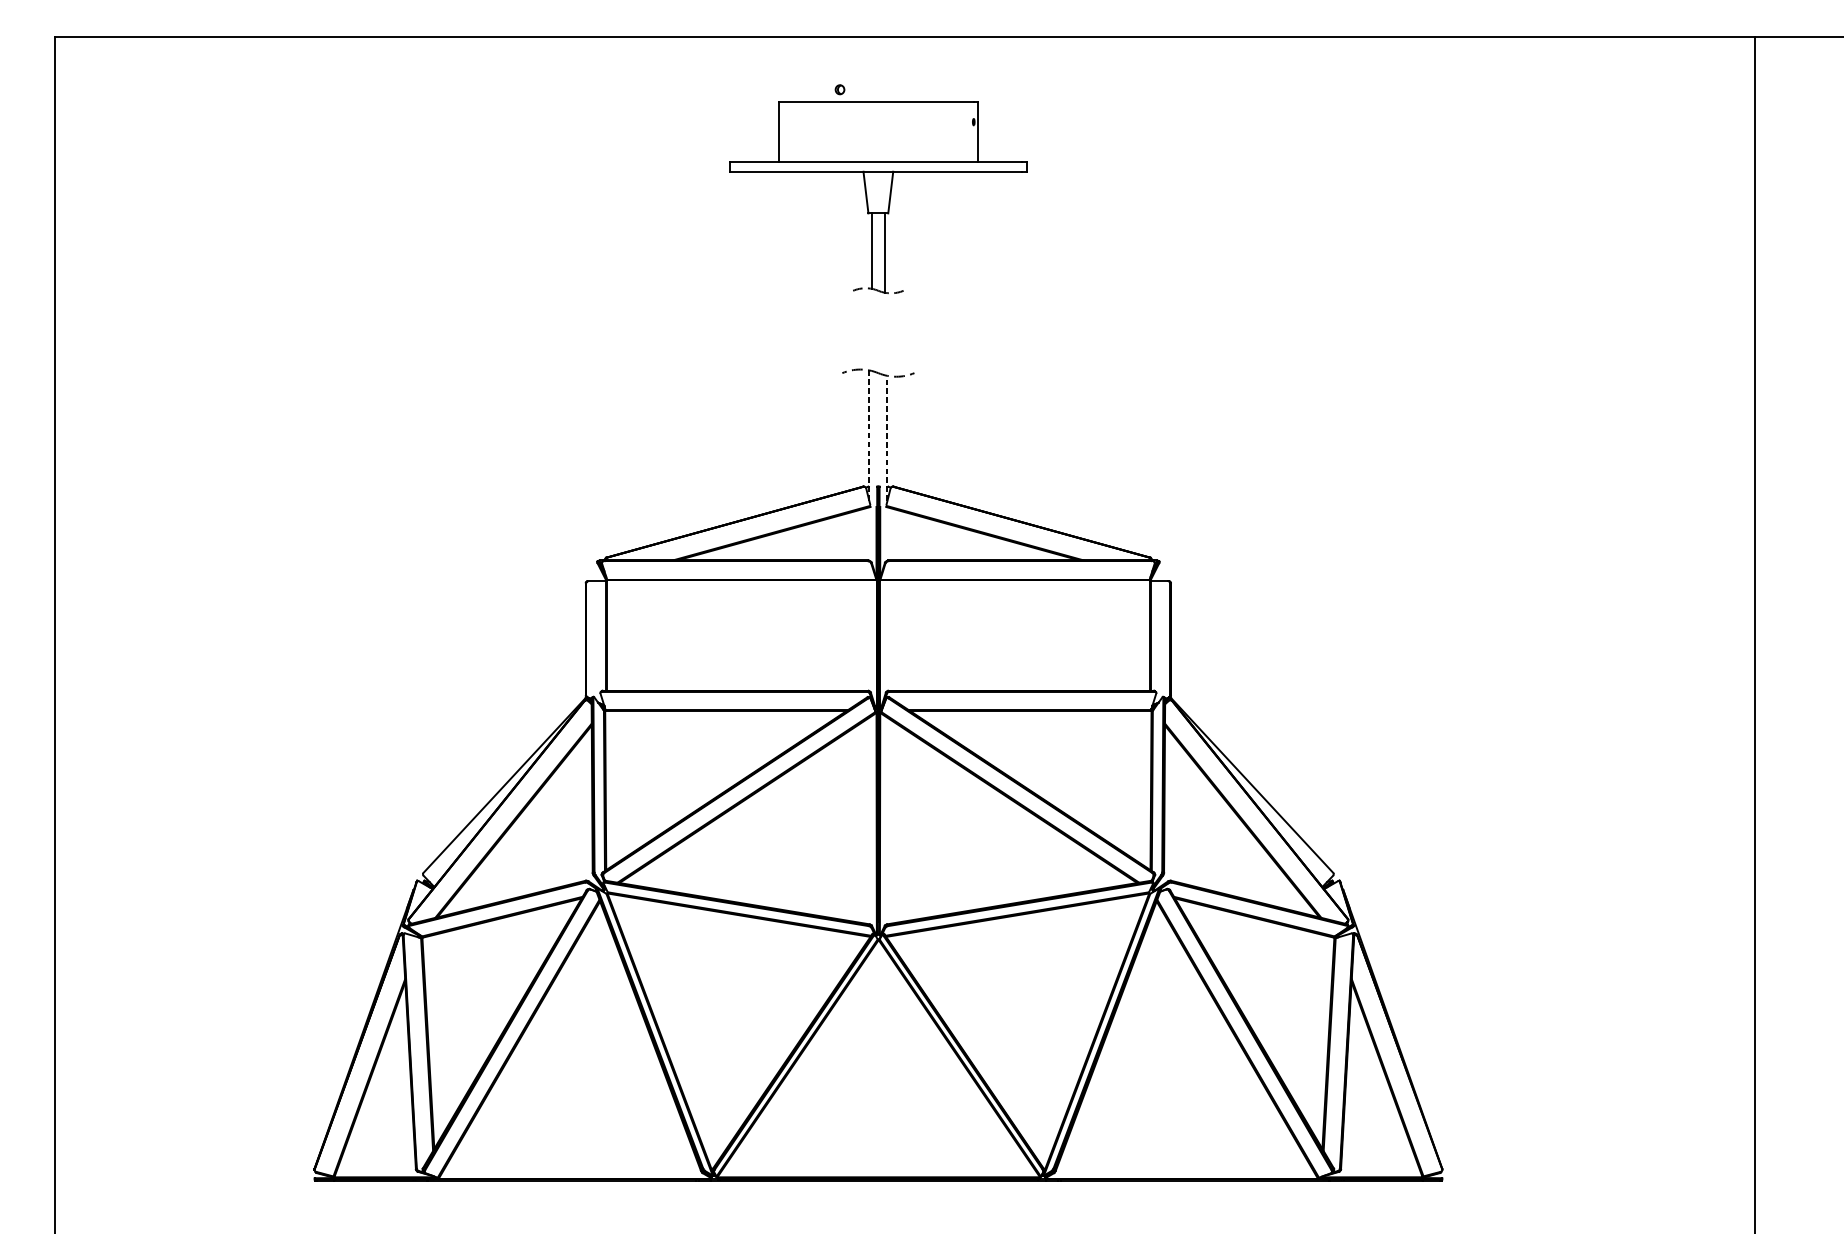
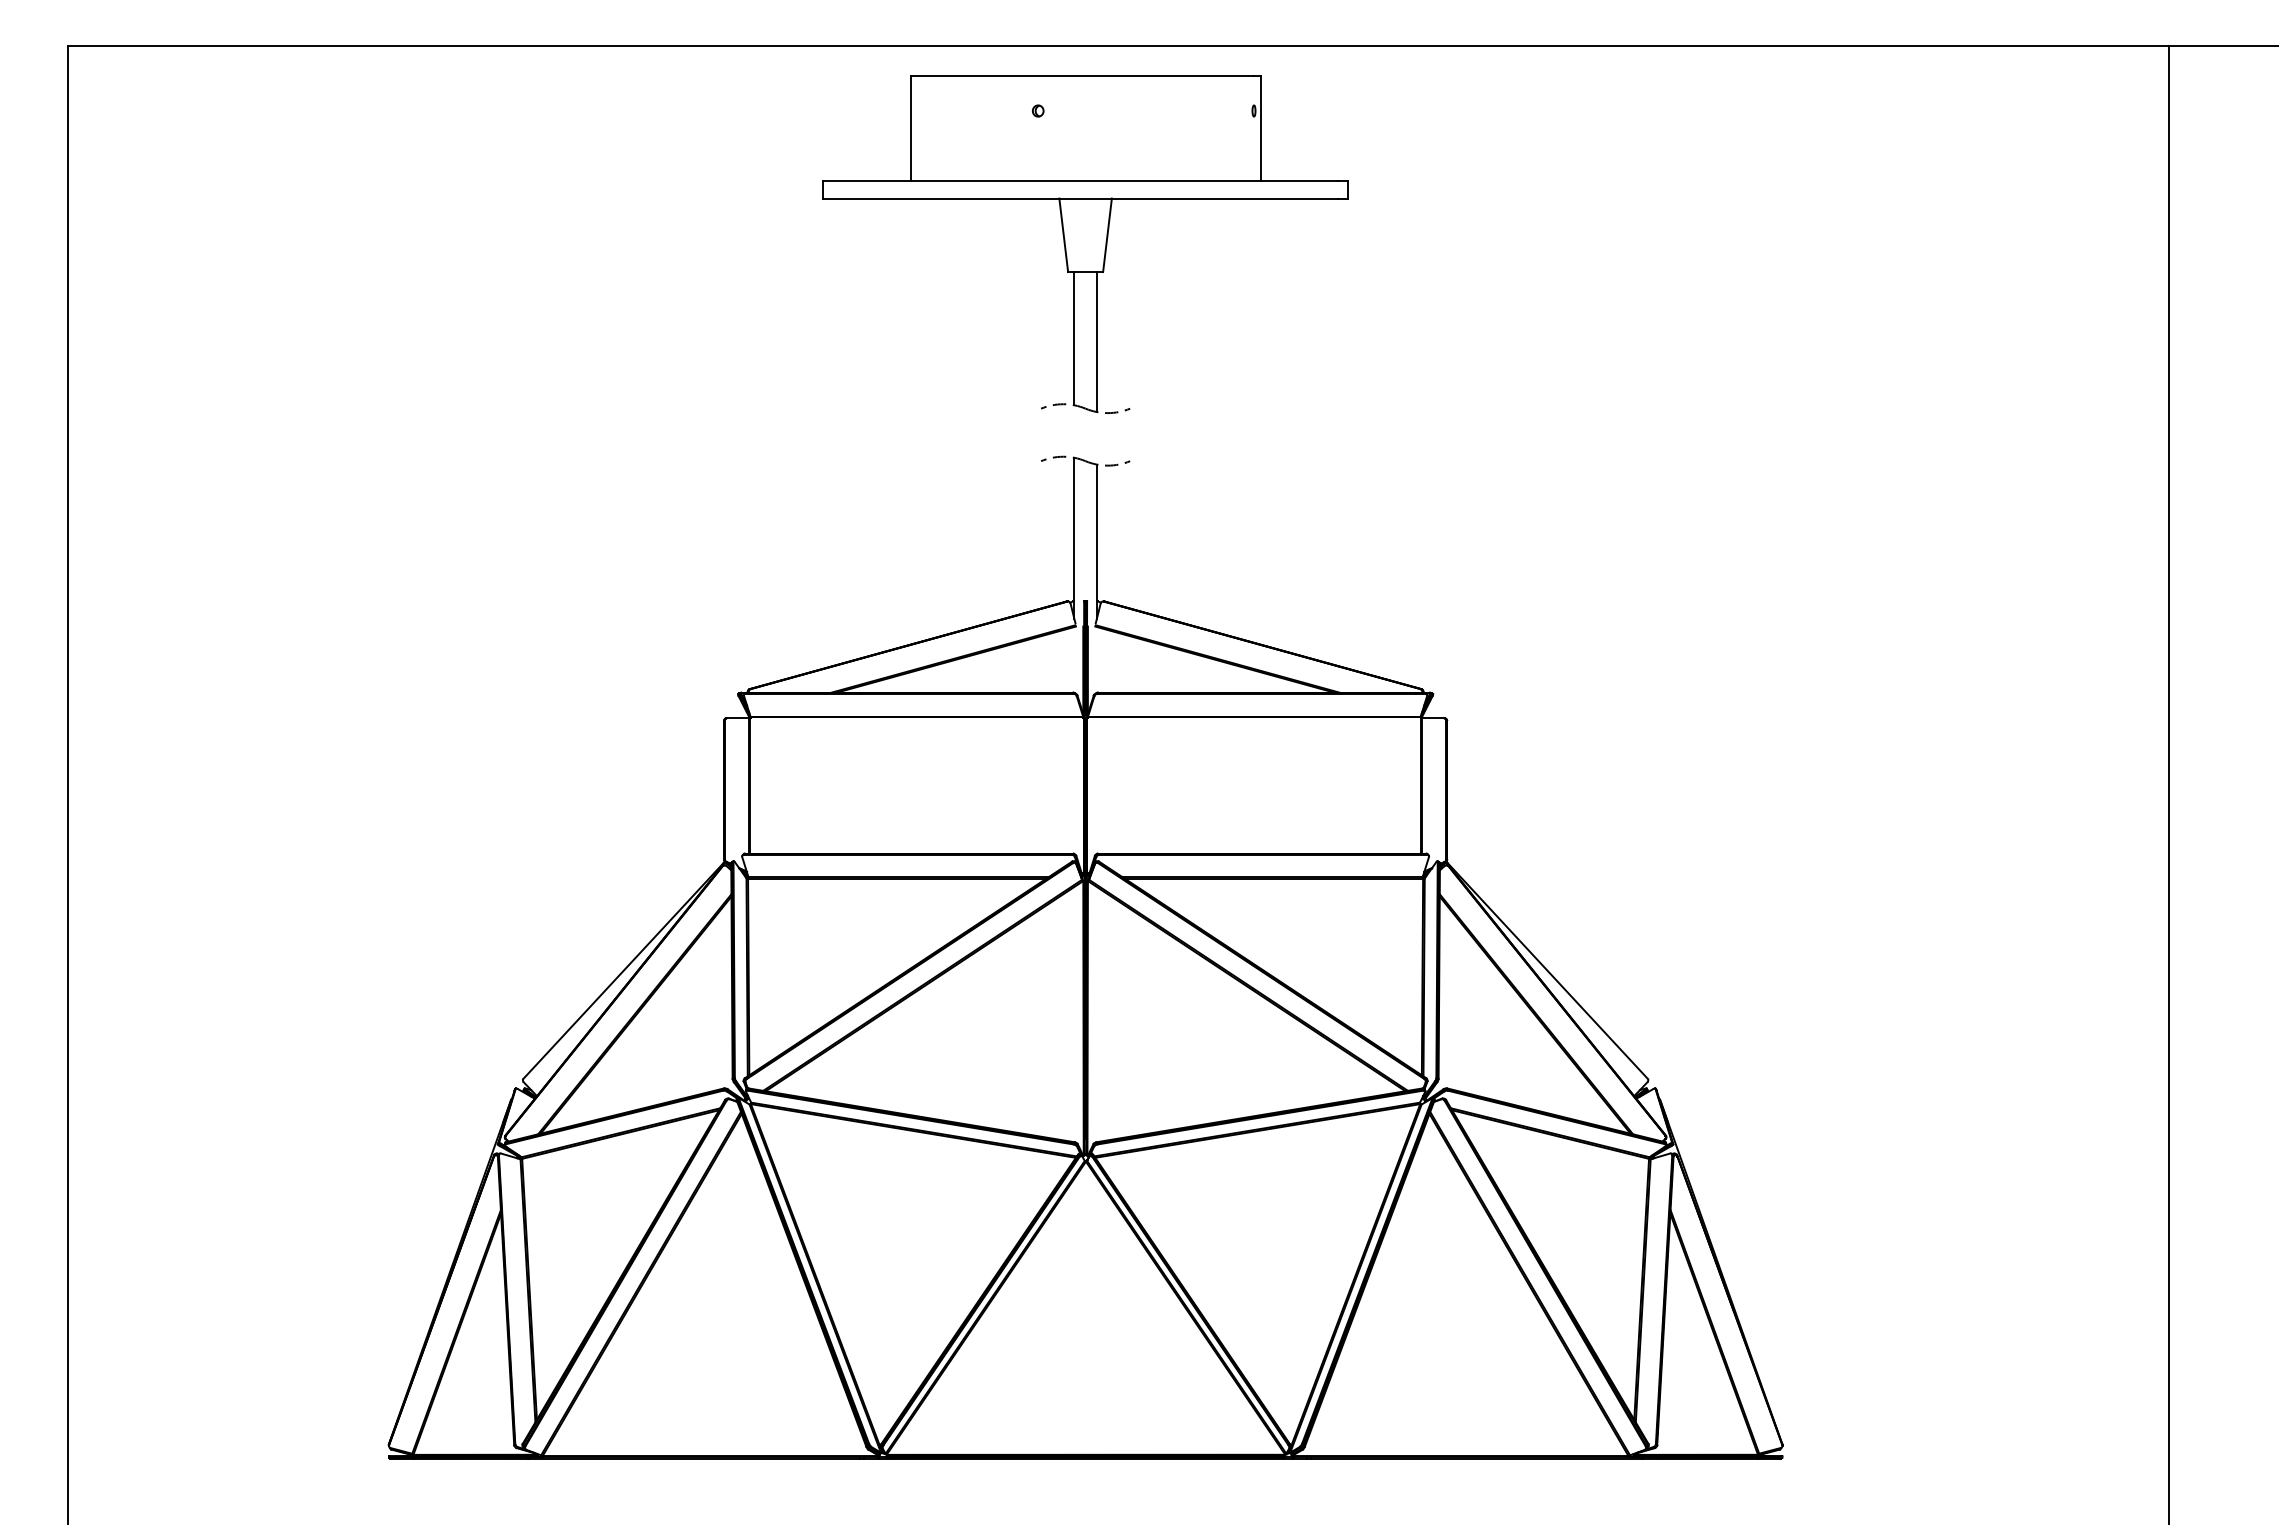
part: (878, 197) -> (1085, 244), size x1.43
line: (869, 435) -> (1074, 538), dashed -> solid
line: (887, 438) -> (1096, 541), dashed -> solid

